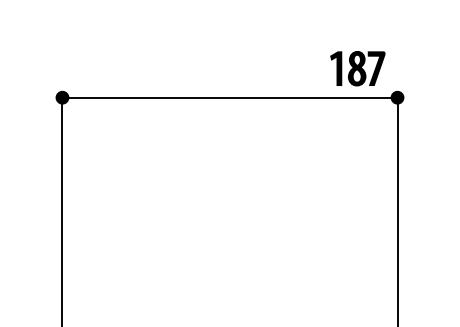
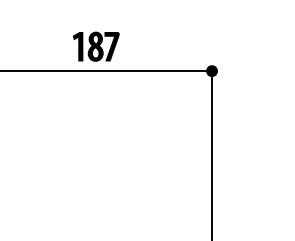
part: (357, 68) -> (96, 46), moved

